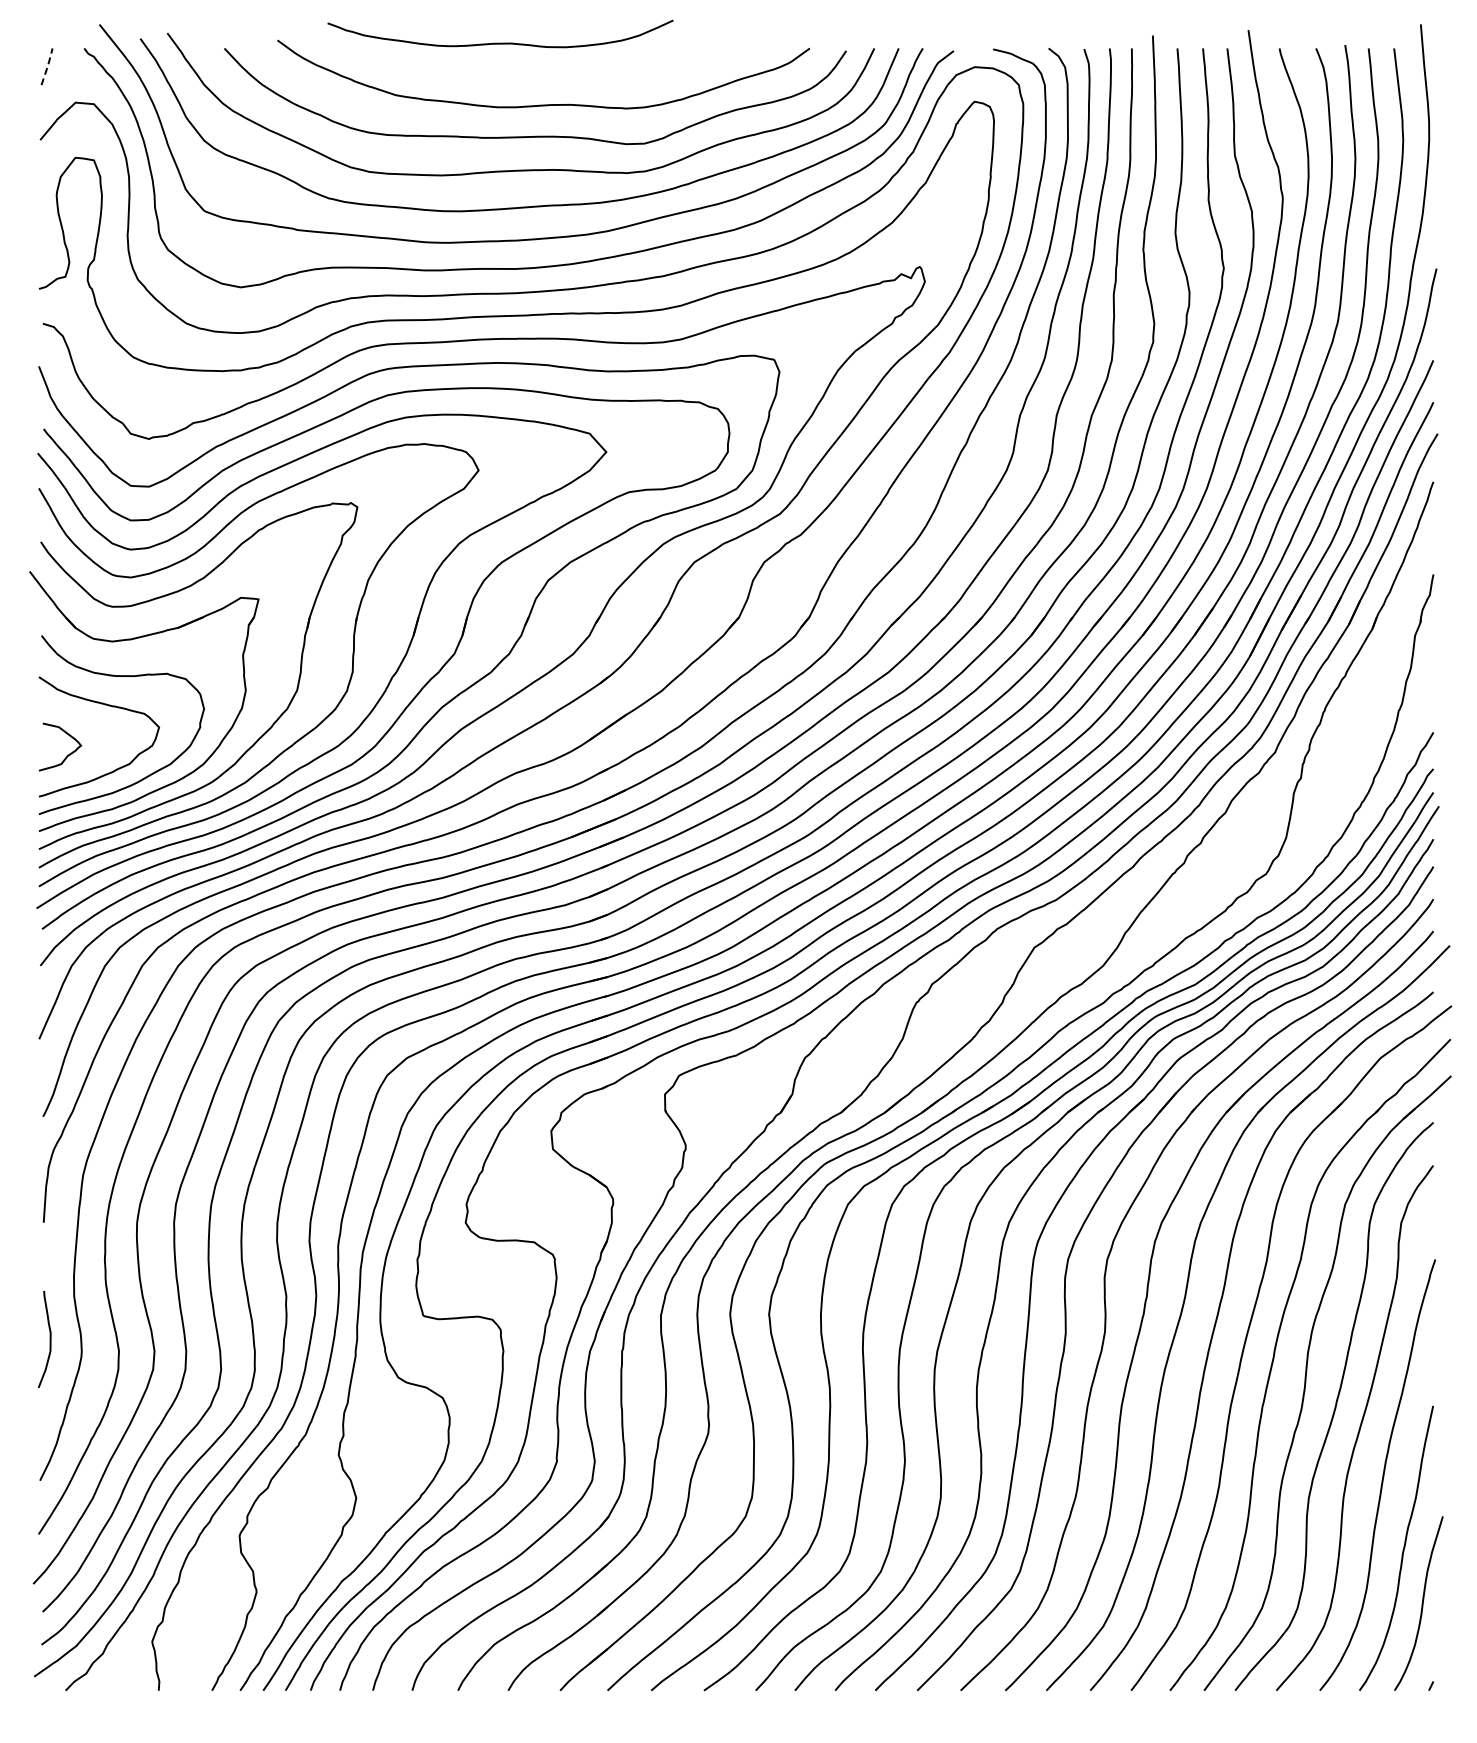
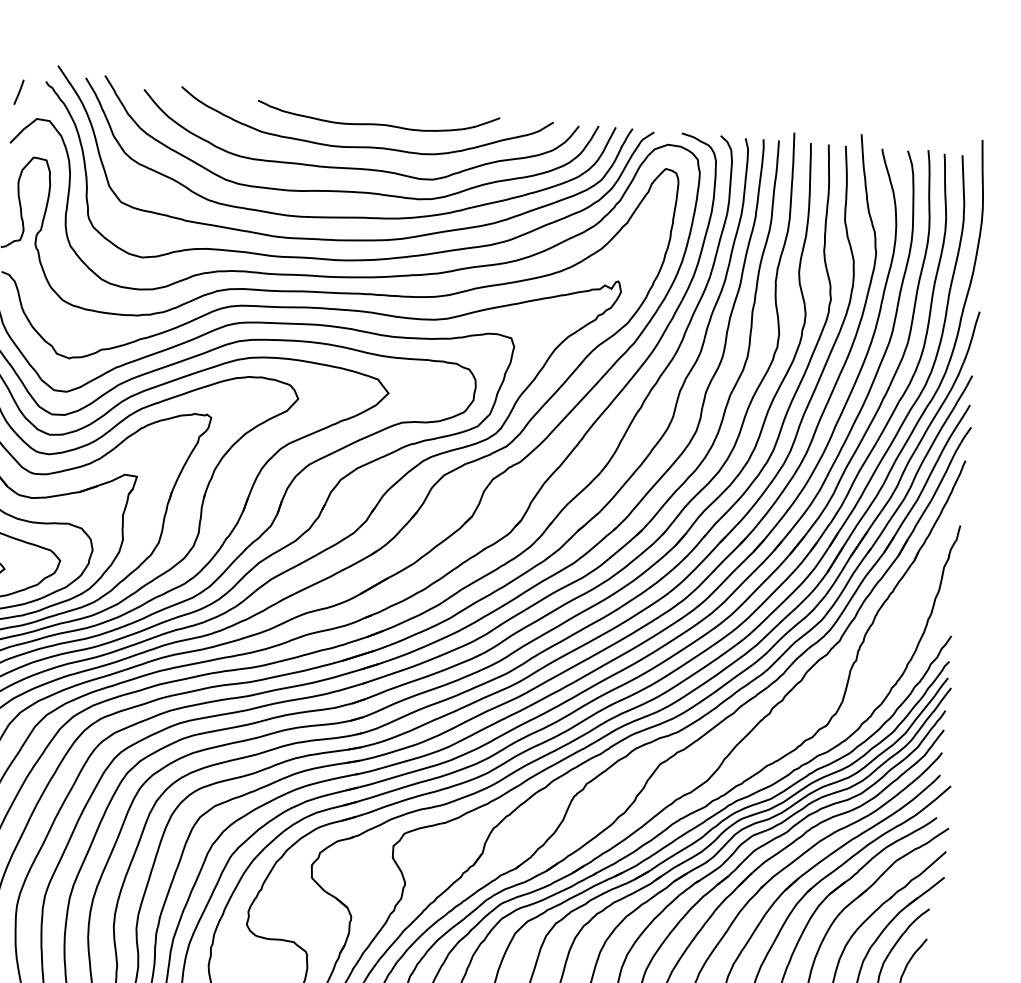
curve: (500, 42) -> (378, 123), moved
line: (47, 66) -> (19, 92), dashed -> solid

